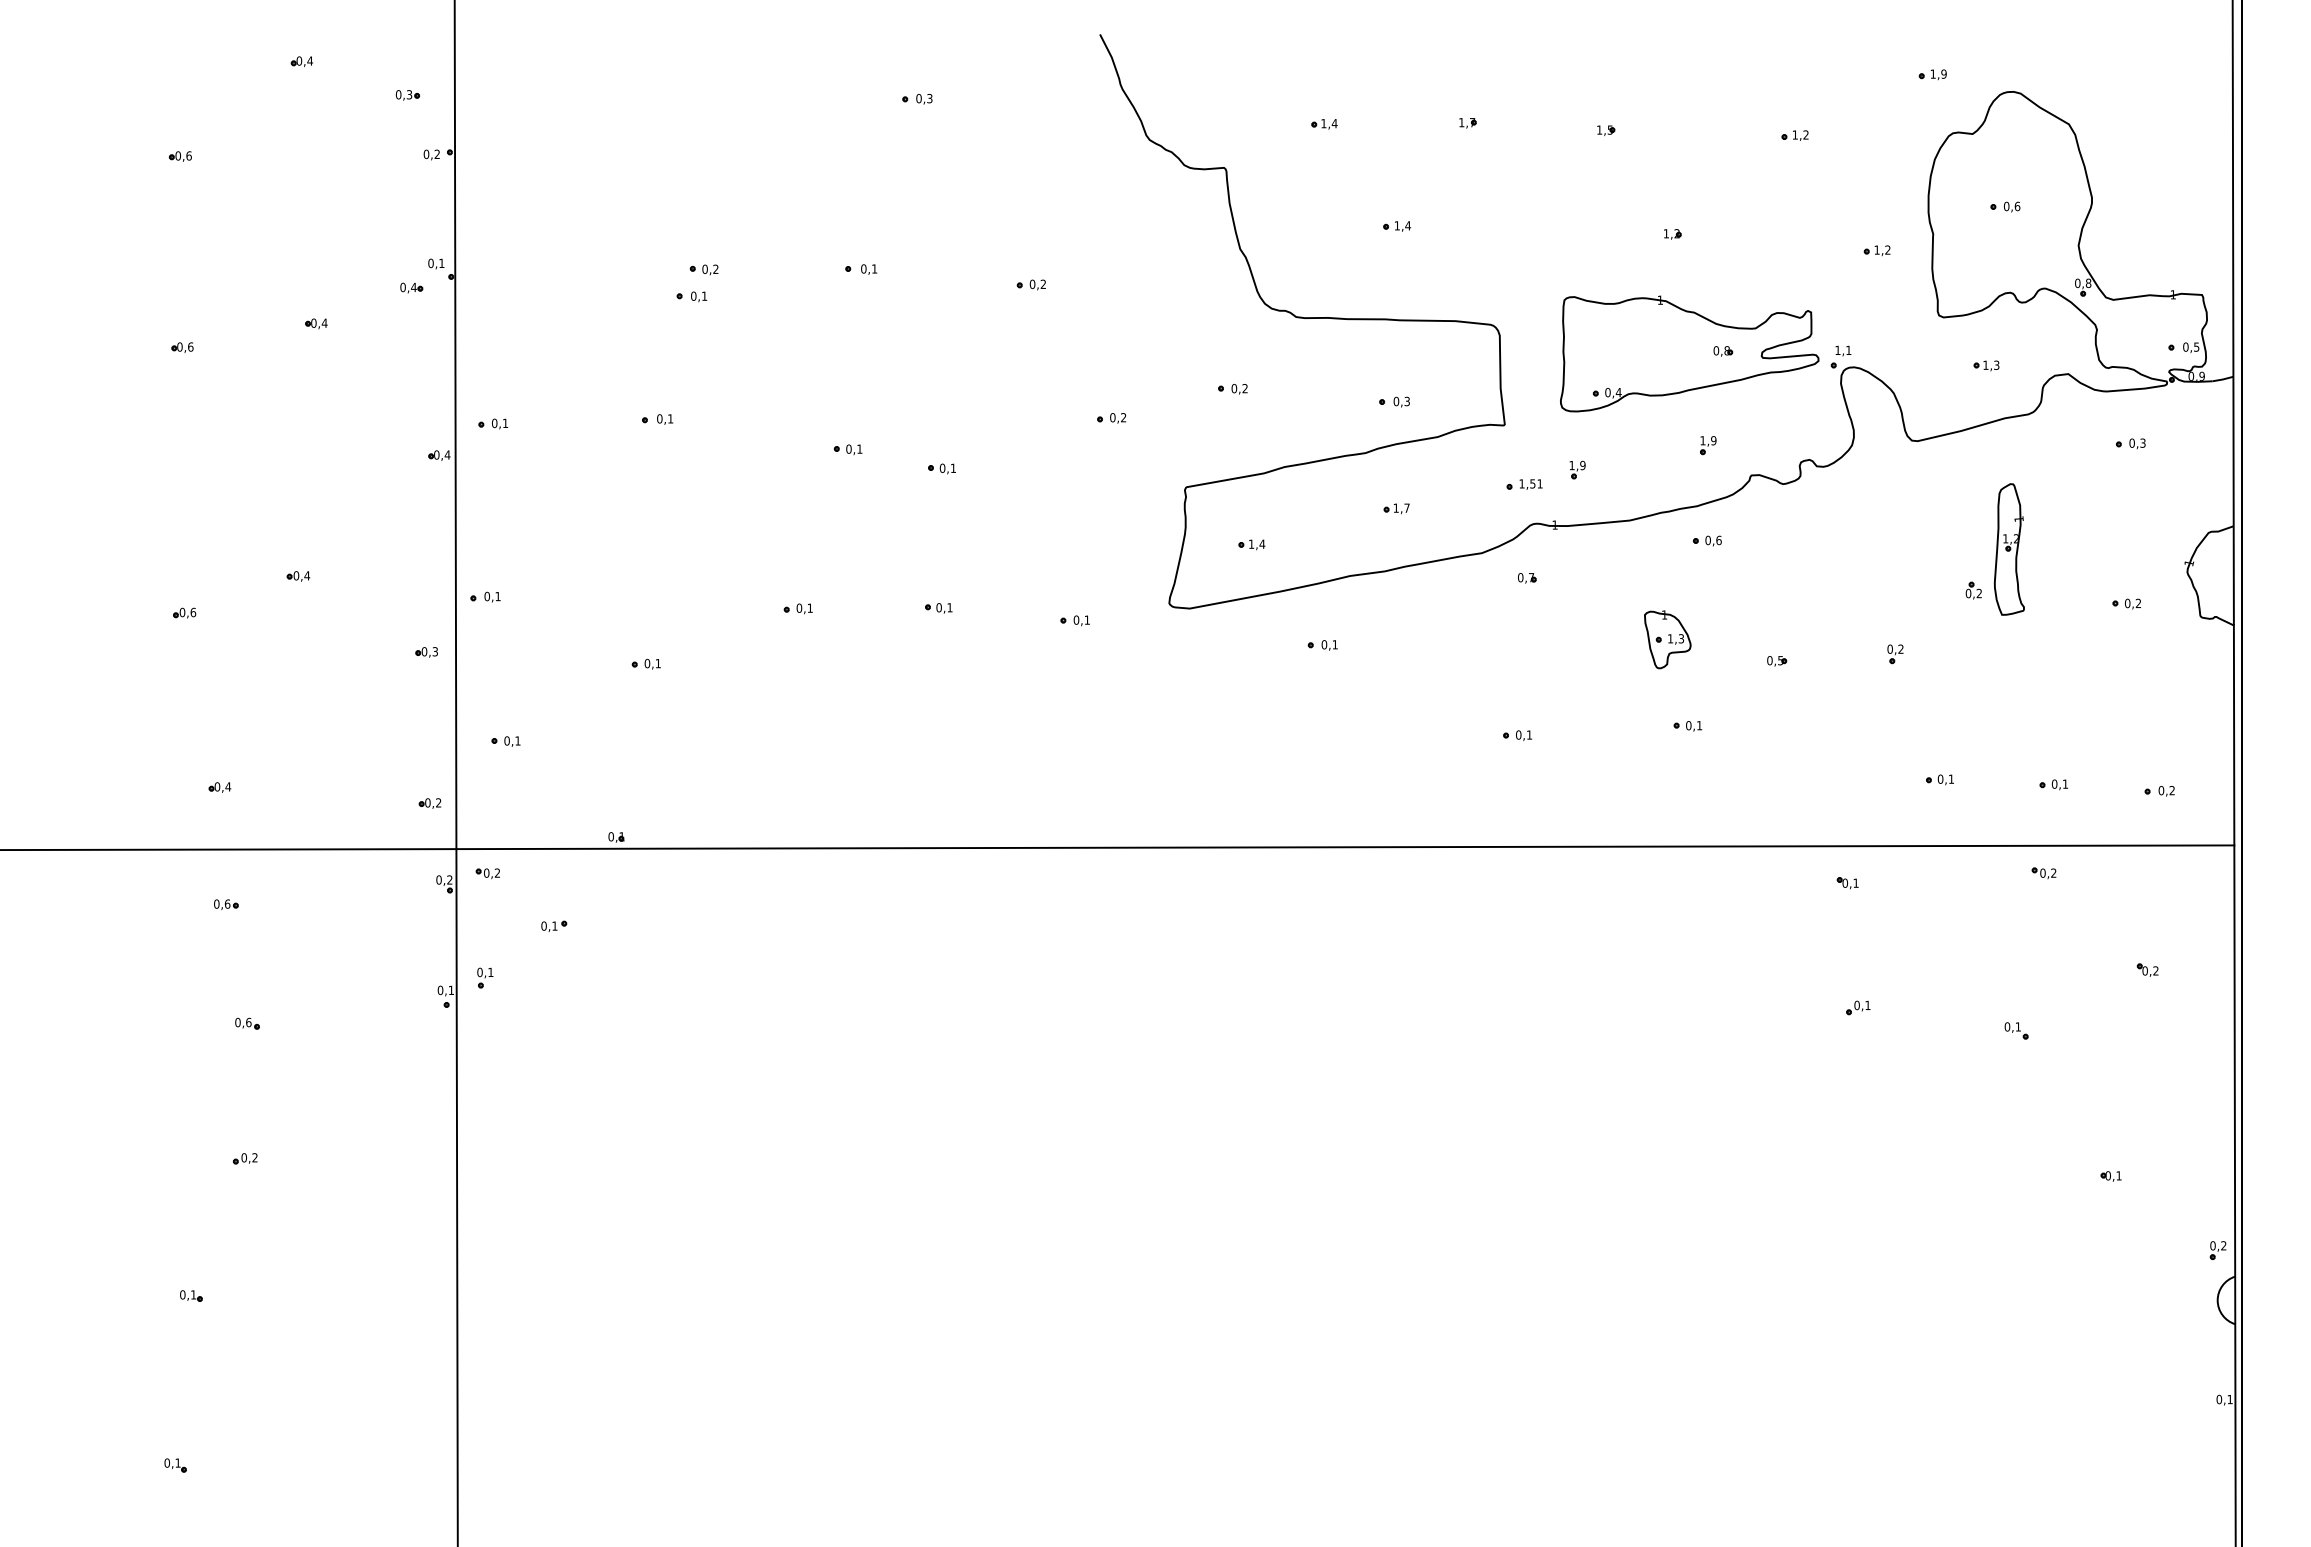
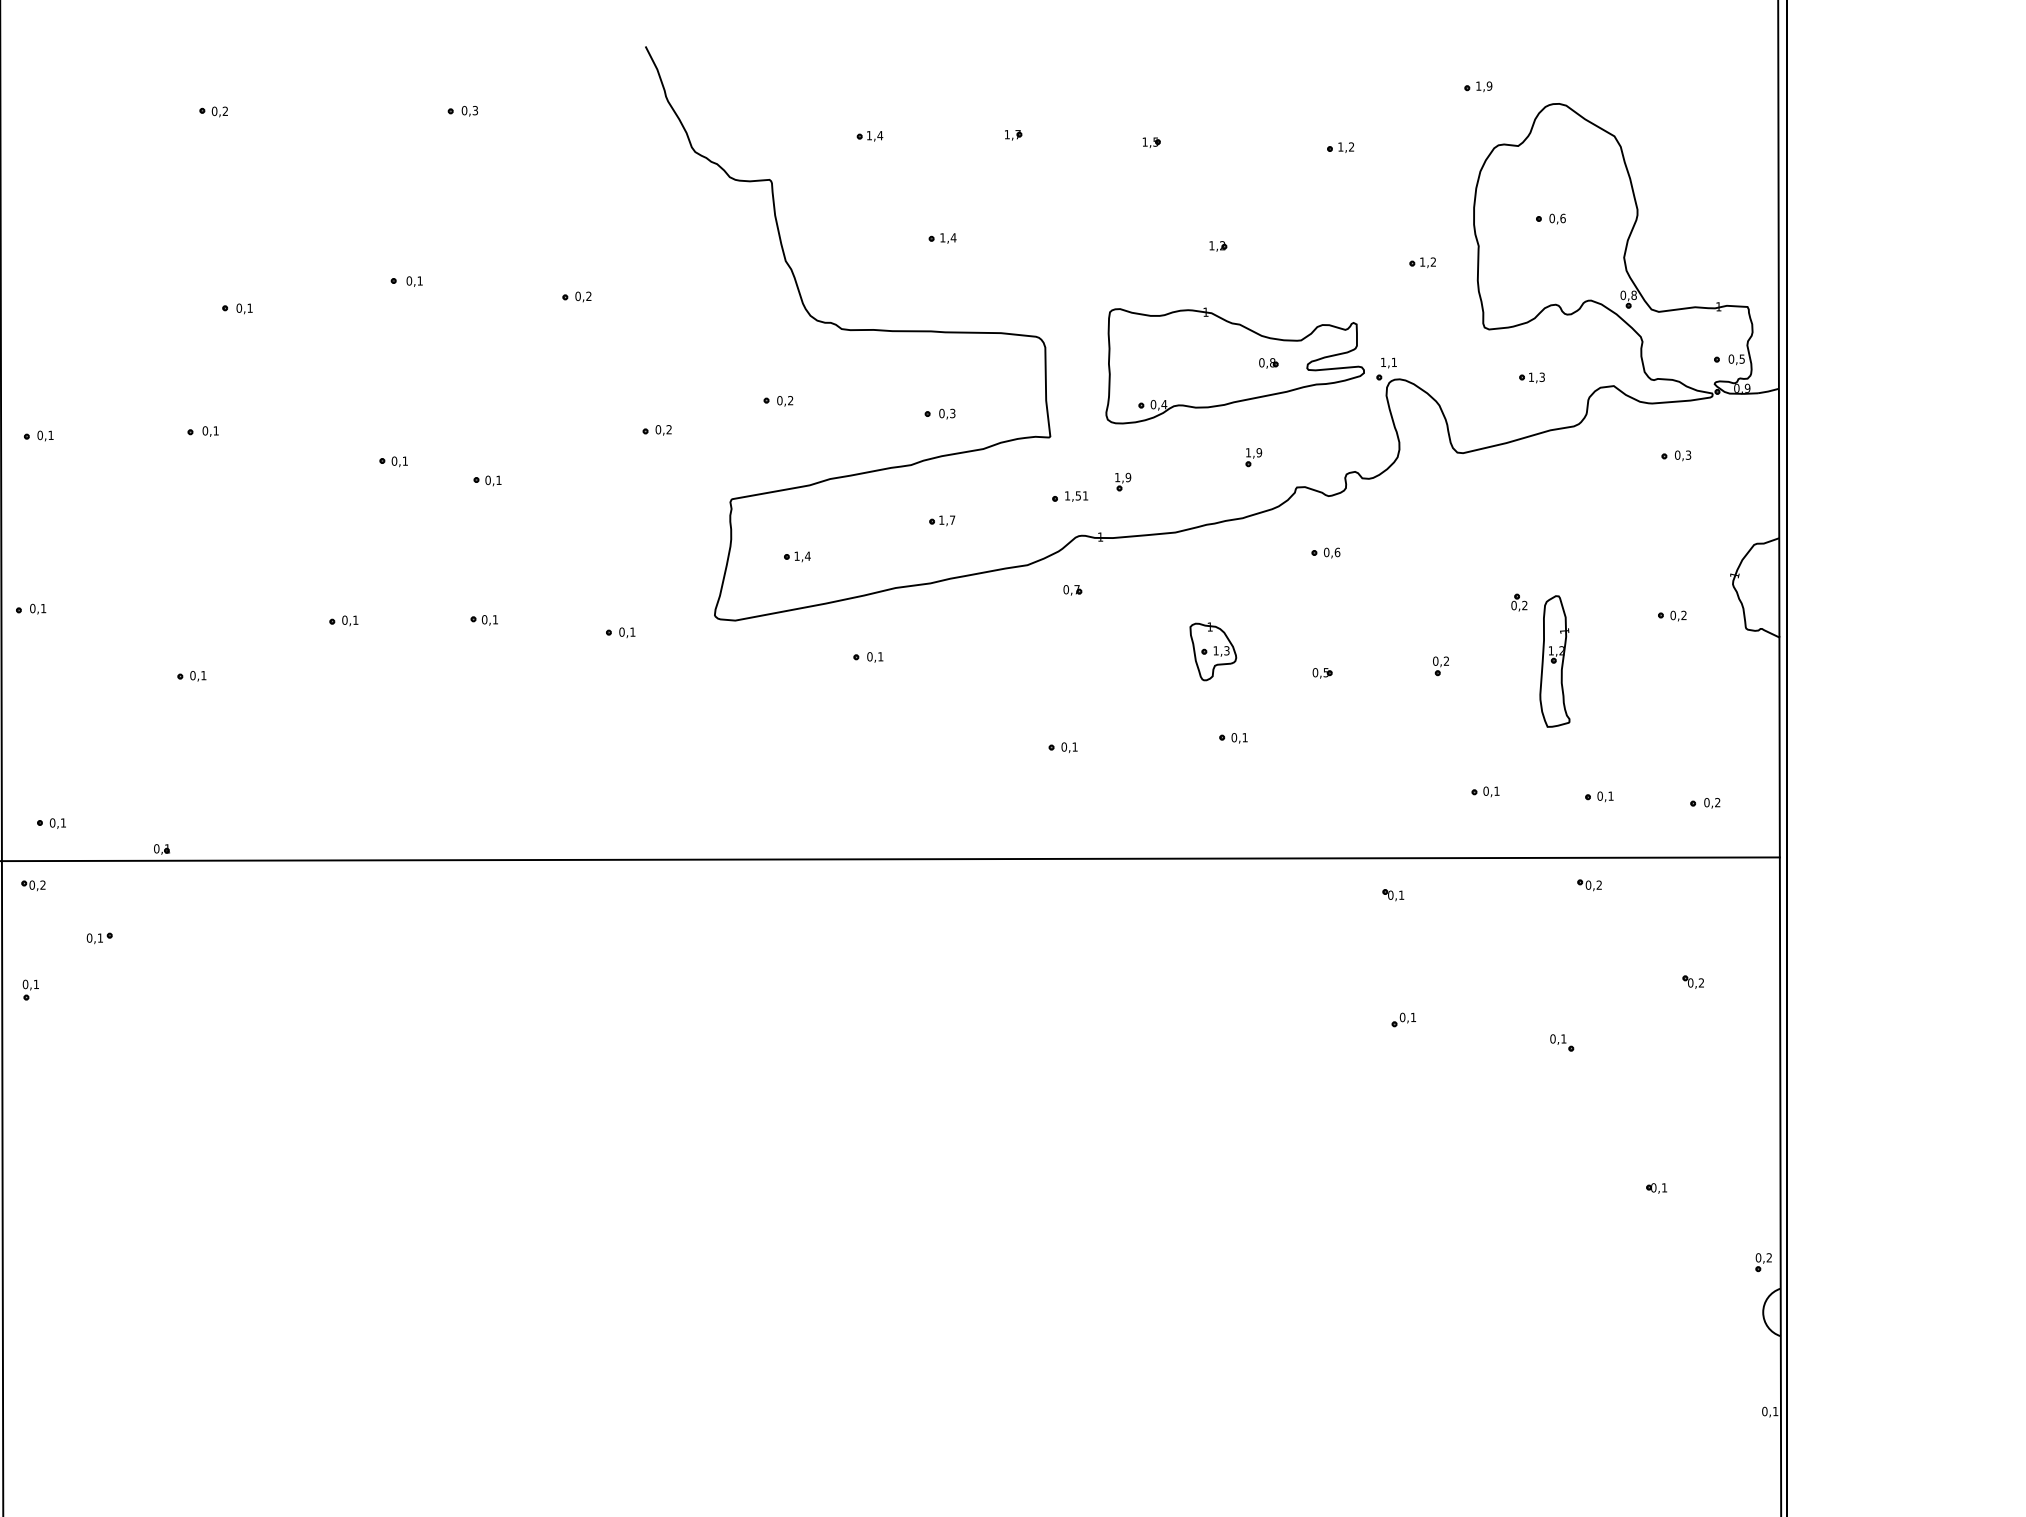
part: (703, 269) -> (213, 111), moved
part: (1707, 540) -> (1326, 552), moved
part: (2008, 549) -> (1554, 661), moved
part: (505, 741) -> (51, 823), moved

